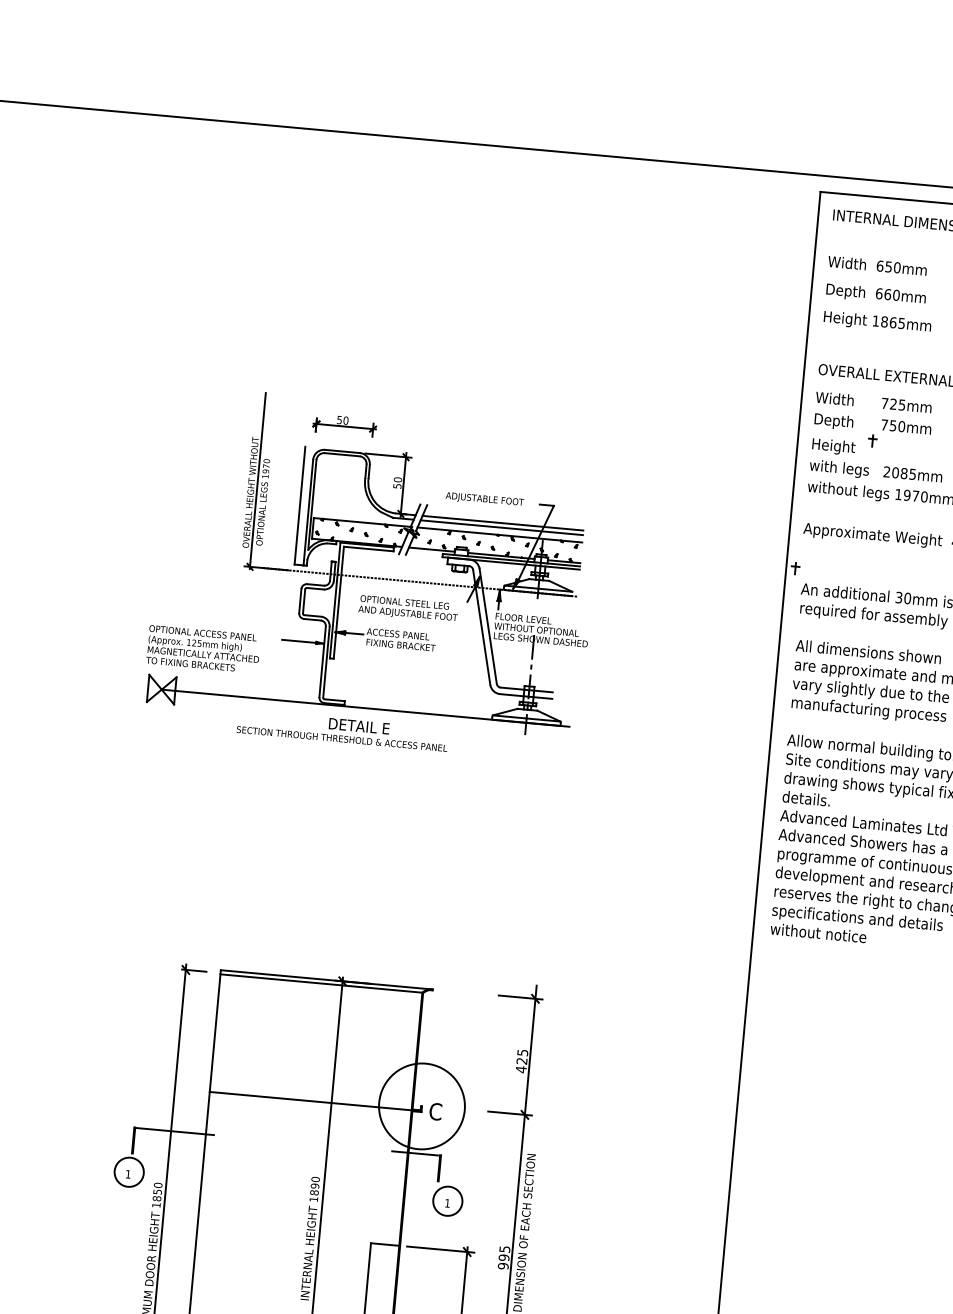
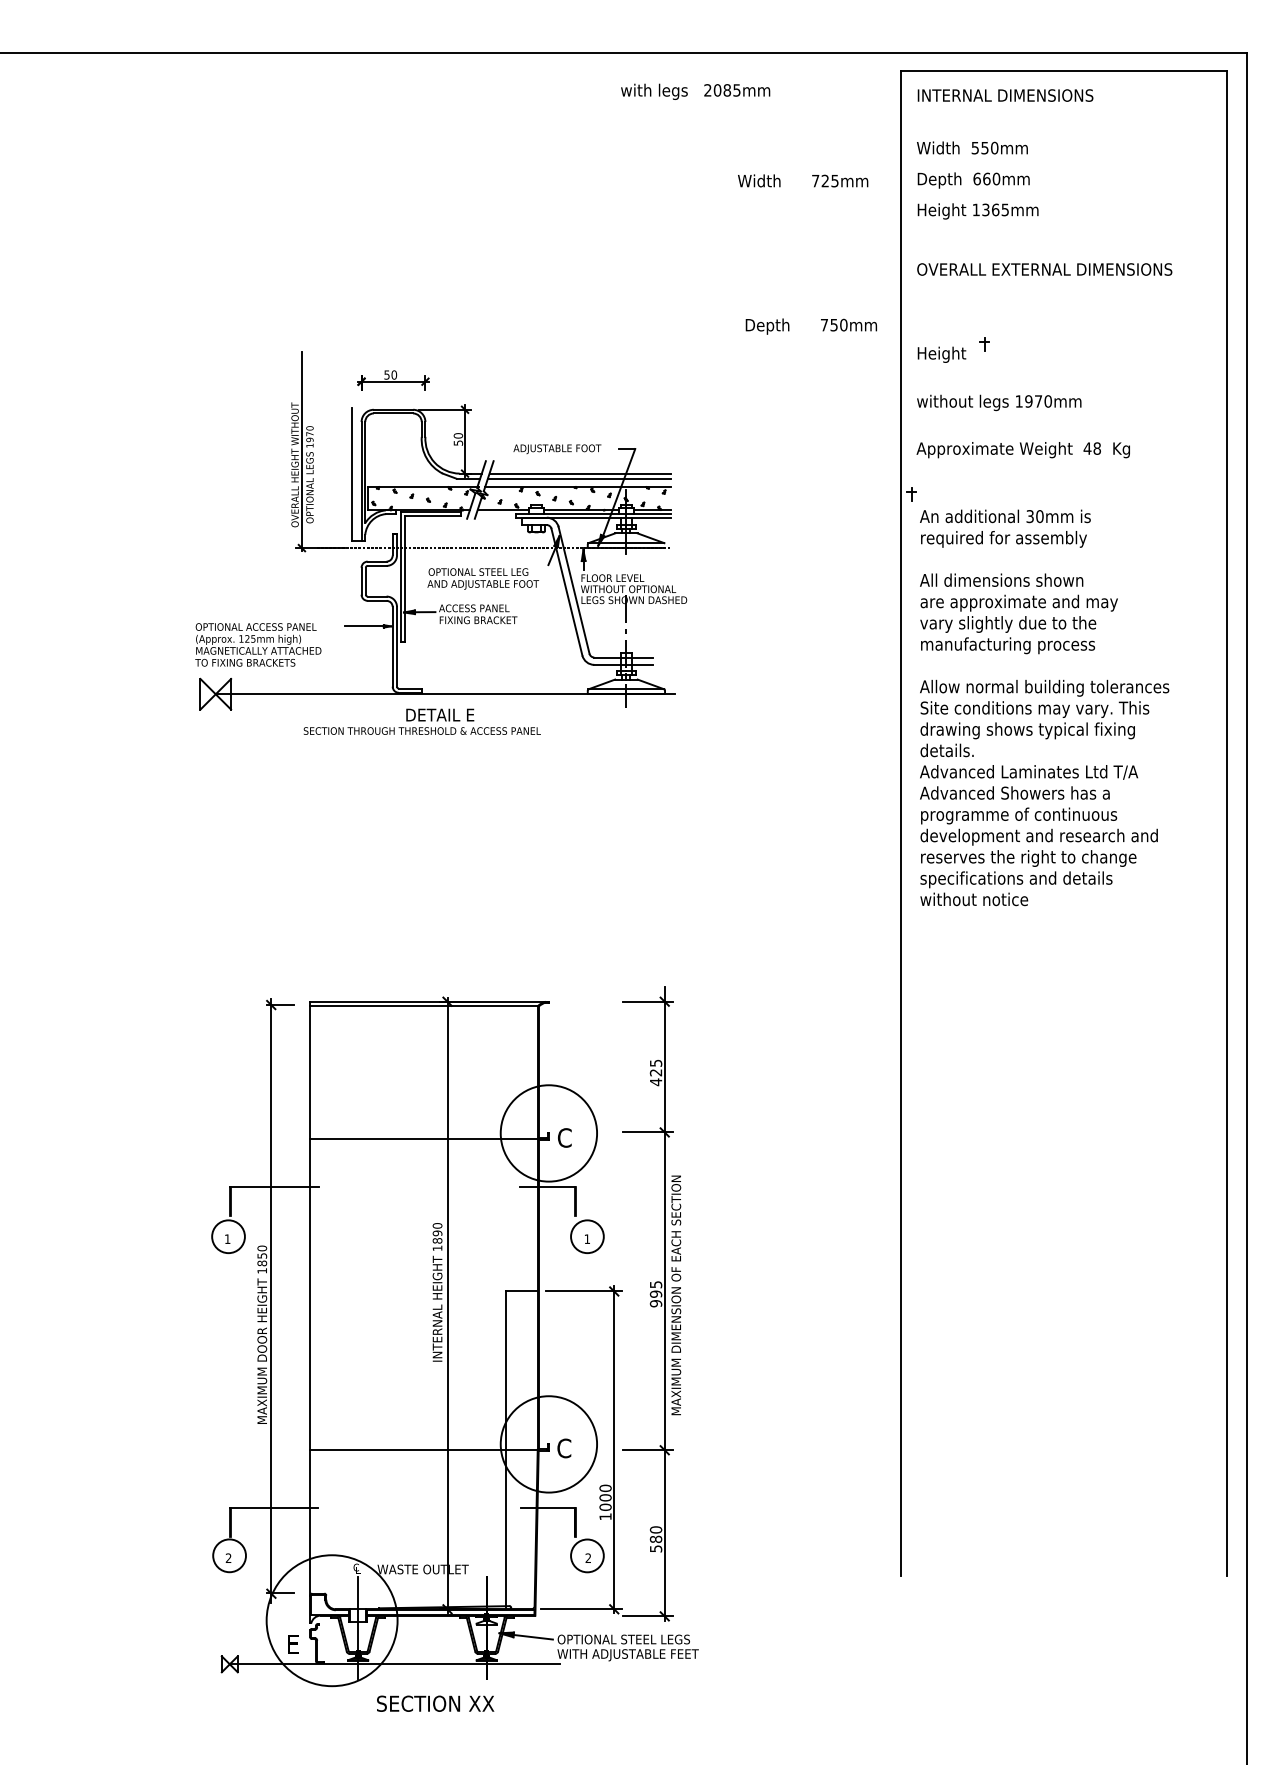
text: (880, 265) -> (975, 147), 650mm -> 550mm
text: (884, 321) -> (985, 209), 1865mm -> 1365mm
text: (874, 402) -> (803, 180), moved
text: (872, 425) -> (810, 326), moved
text: (875, 472) -> (695, 91), moved

